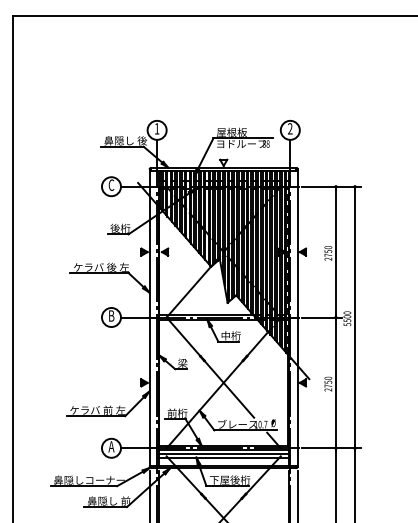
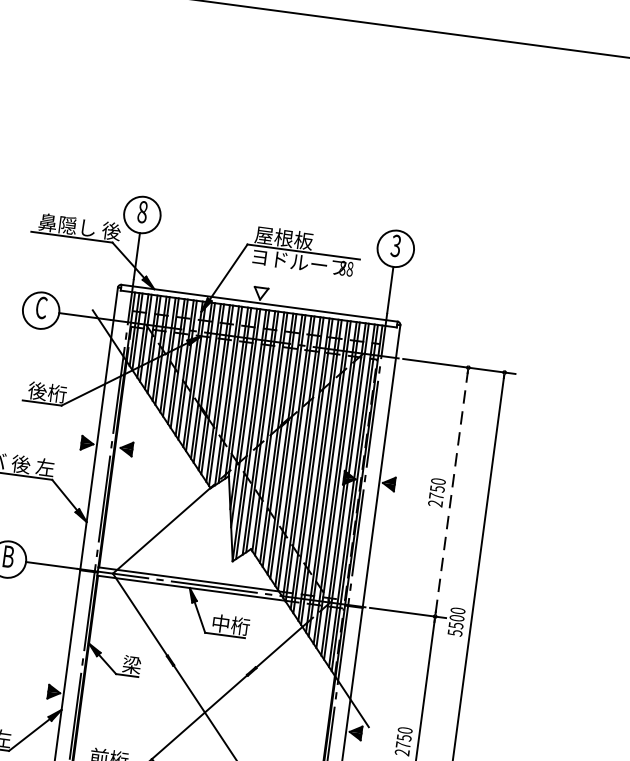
text: (156, 128) -> (141, 211), 1 -> 8
text: (290, 128) -> (396, 245), 2 -> 3
line: (335, 251) -> (451, 490), solid -> dashed

